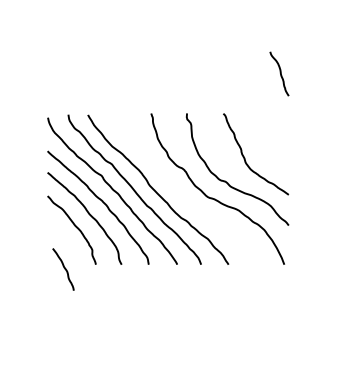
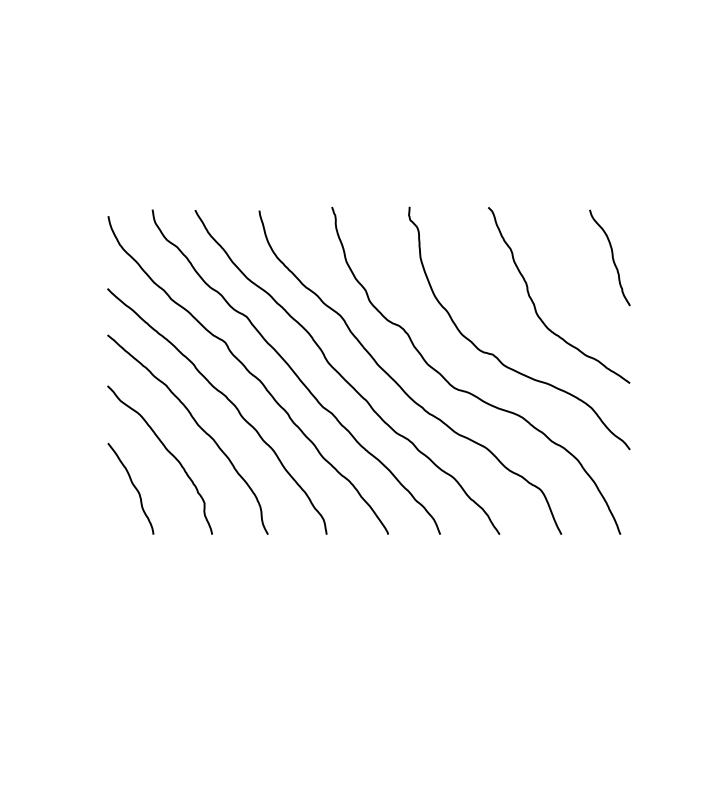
curve: (279, 72) -> (609, 254), moved
curve: (182, 194) -> (399, 382), added
curve: (64, 269) -> (133, 488), moved

